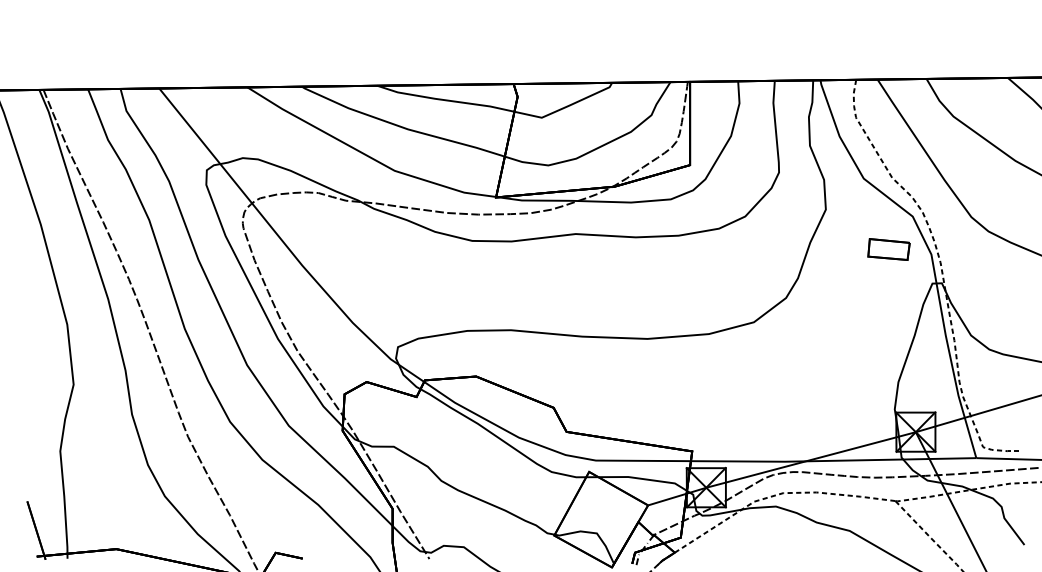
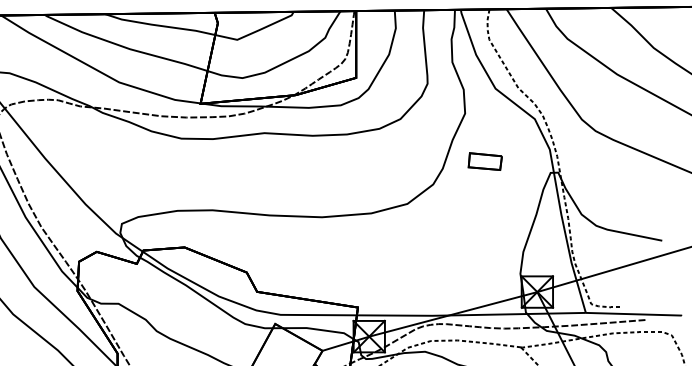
part: (888, 249) -> (484, 161), moved

